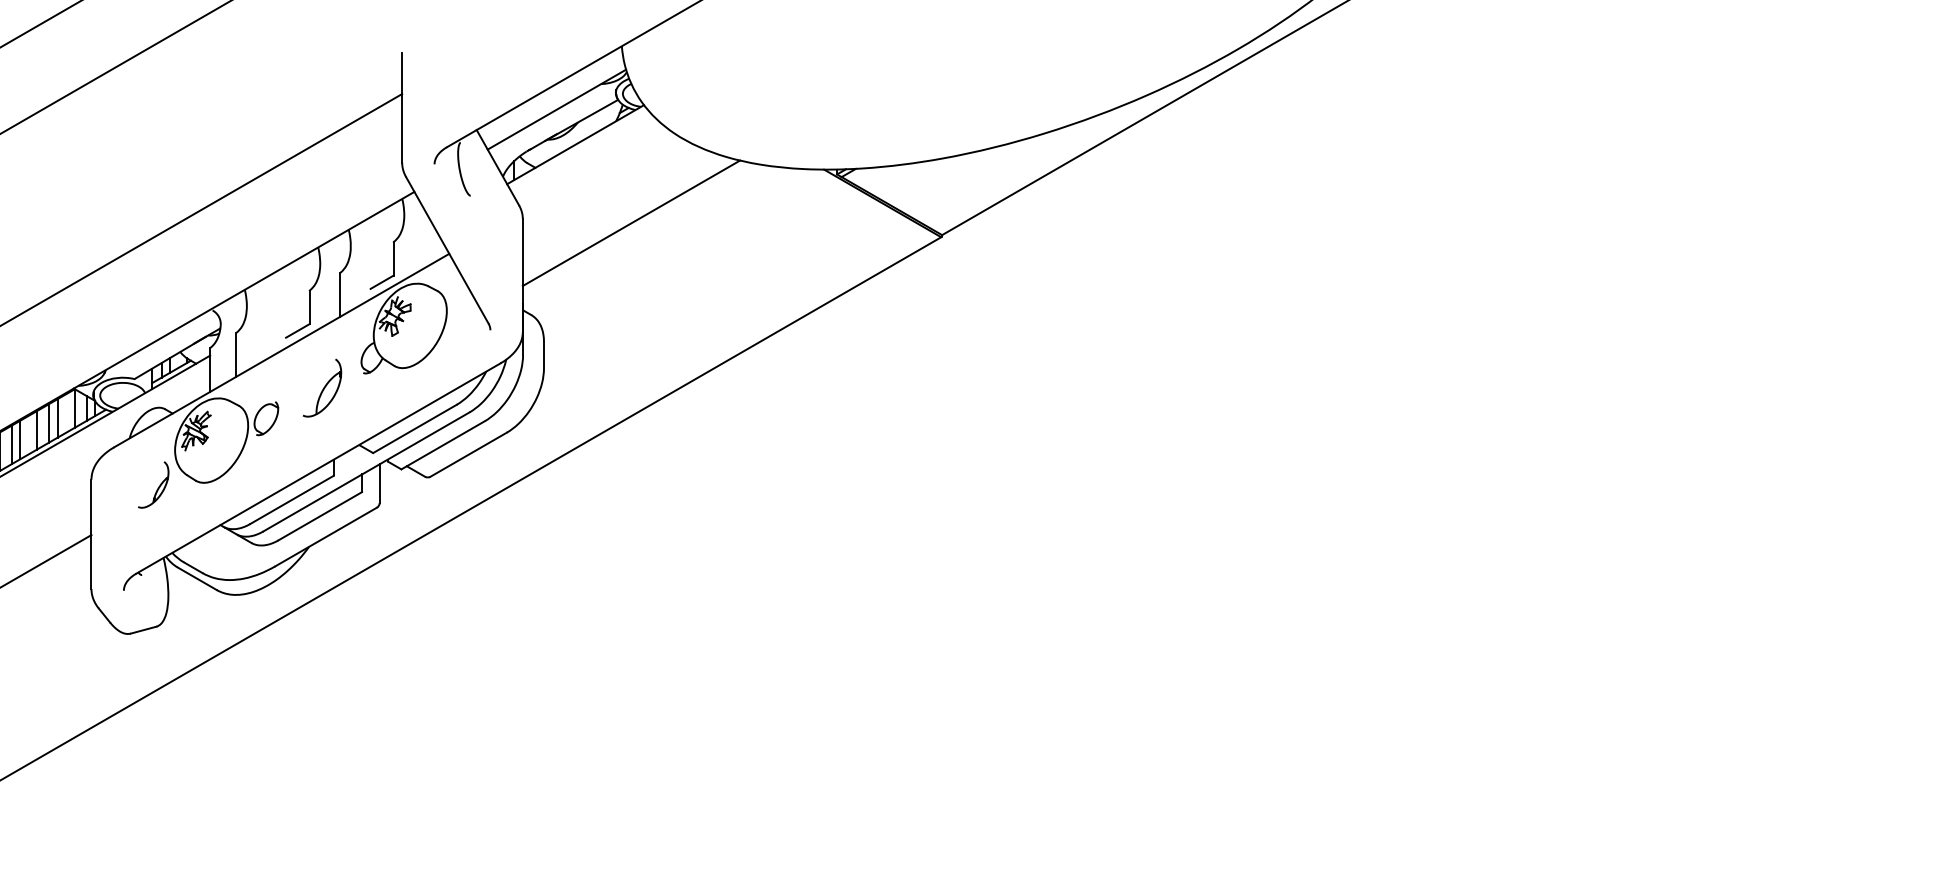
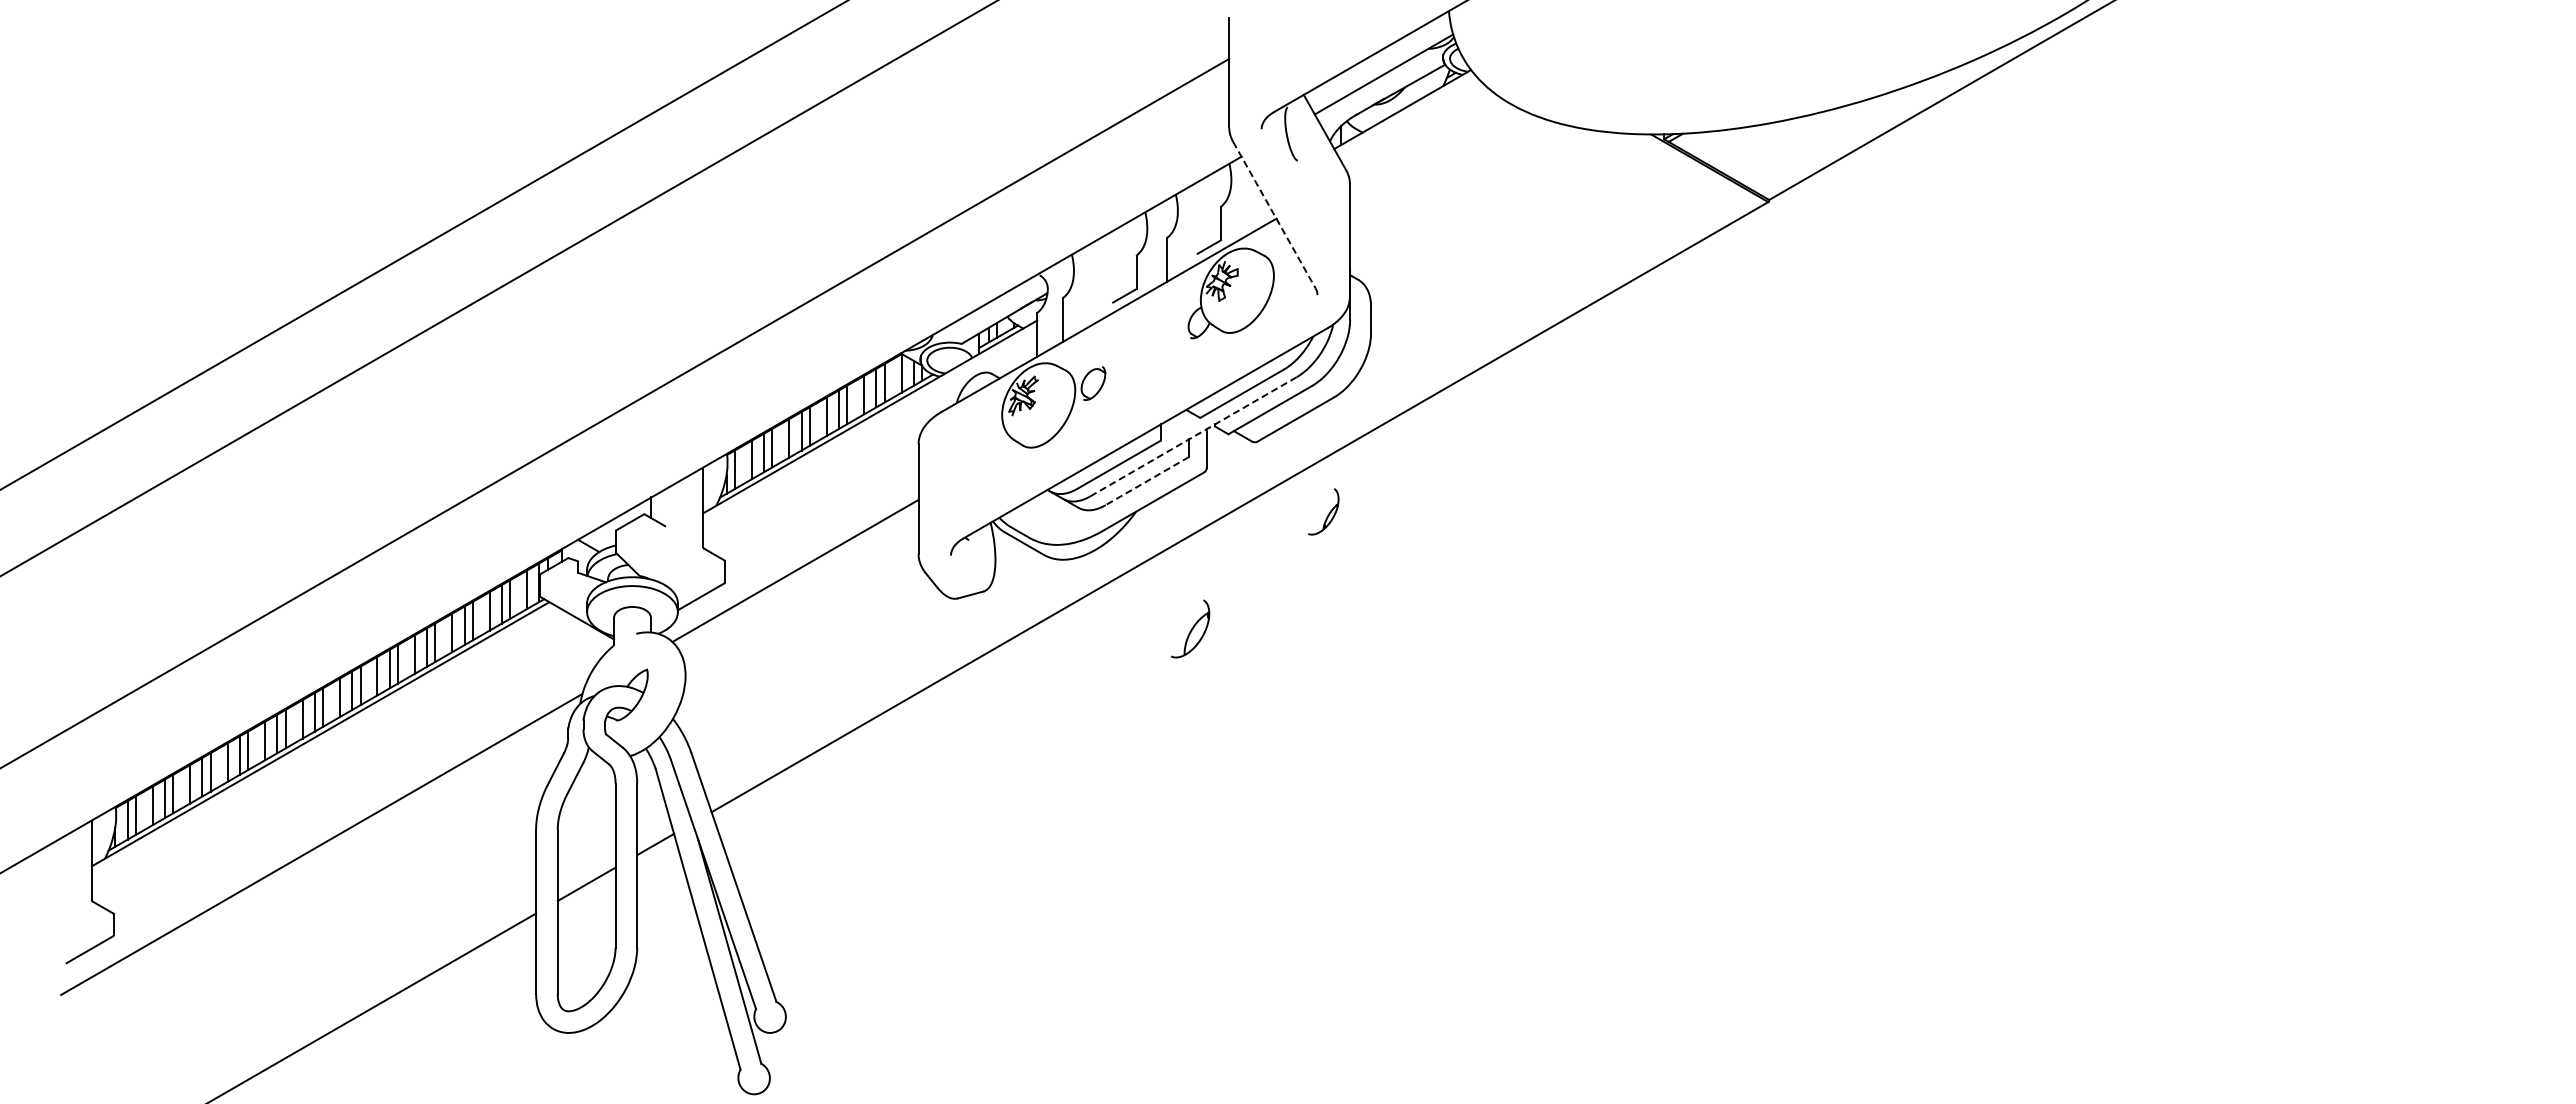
line: (631, 222) -> (1458, 187), removed
line: (447, 250) -> (1274, 215), solid -> dashed
part: (322, 387) -> (1190, 628), moved
line: (367, 471) -> (1194, 436), solid -> dashed
part: (153, 484) -> (1323, 511), moved
line: (319, 516) -> (1146, 481), solid -> dashed

